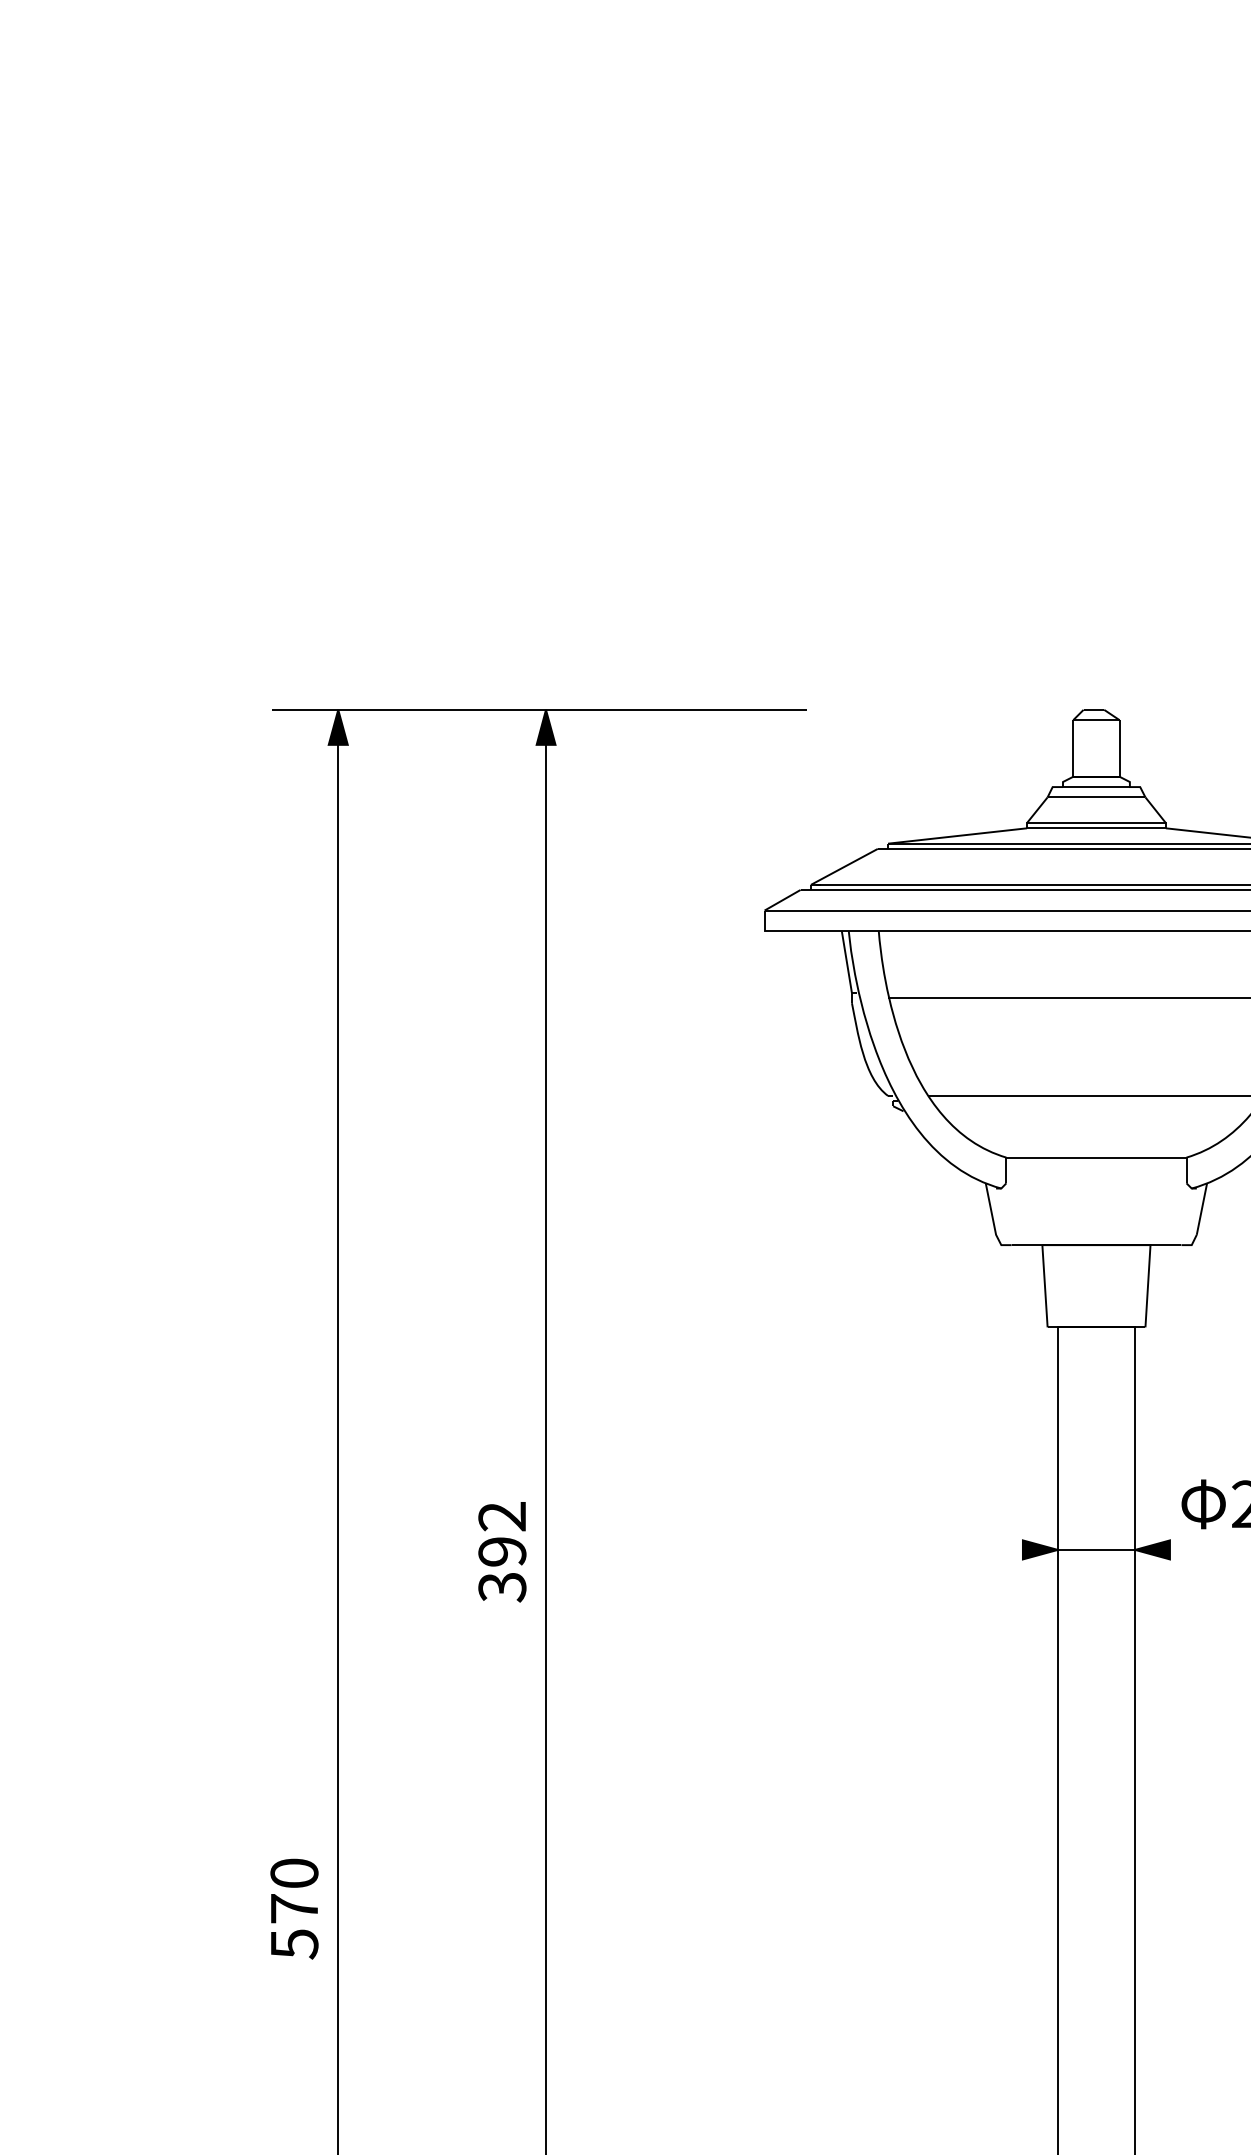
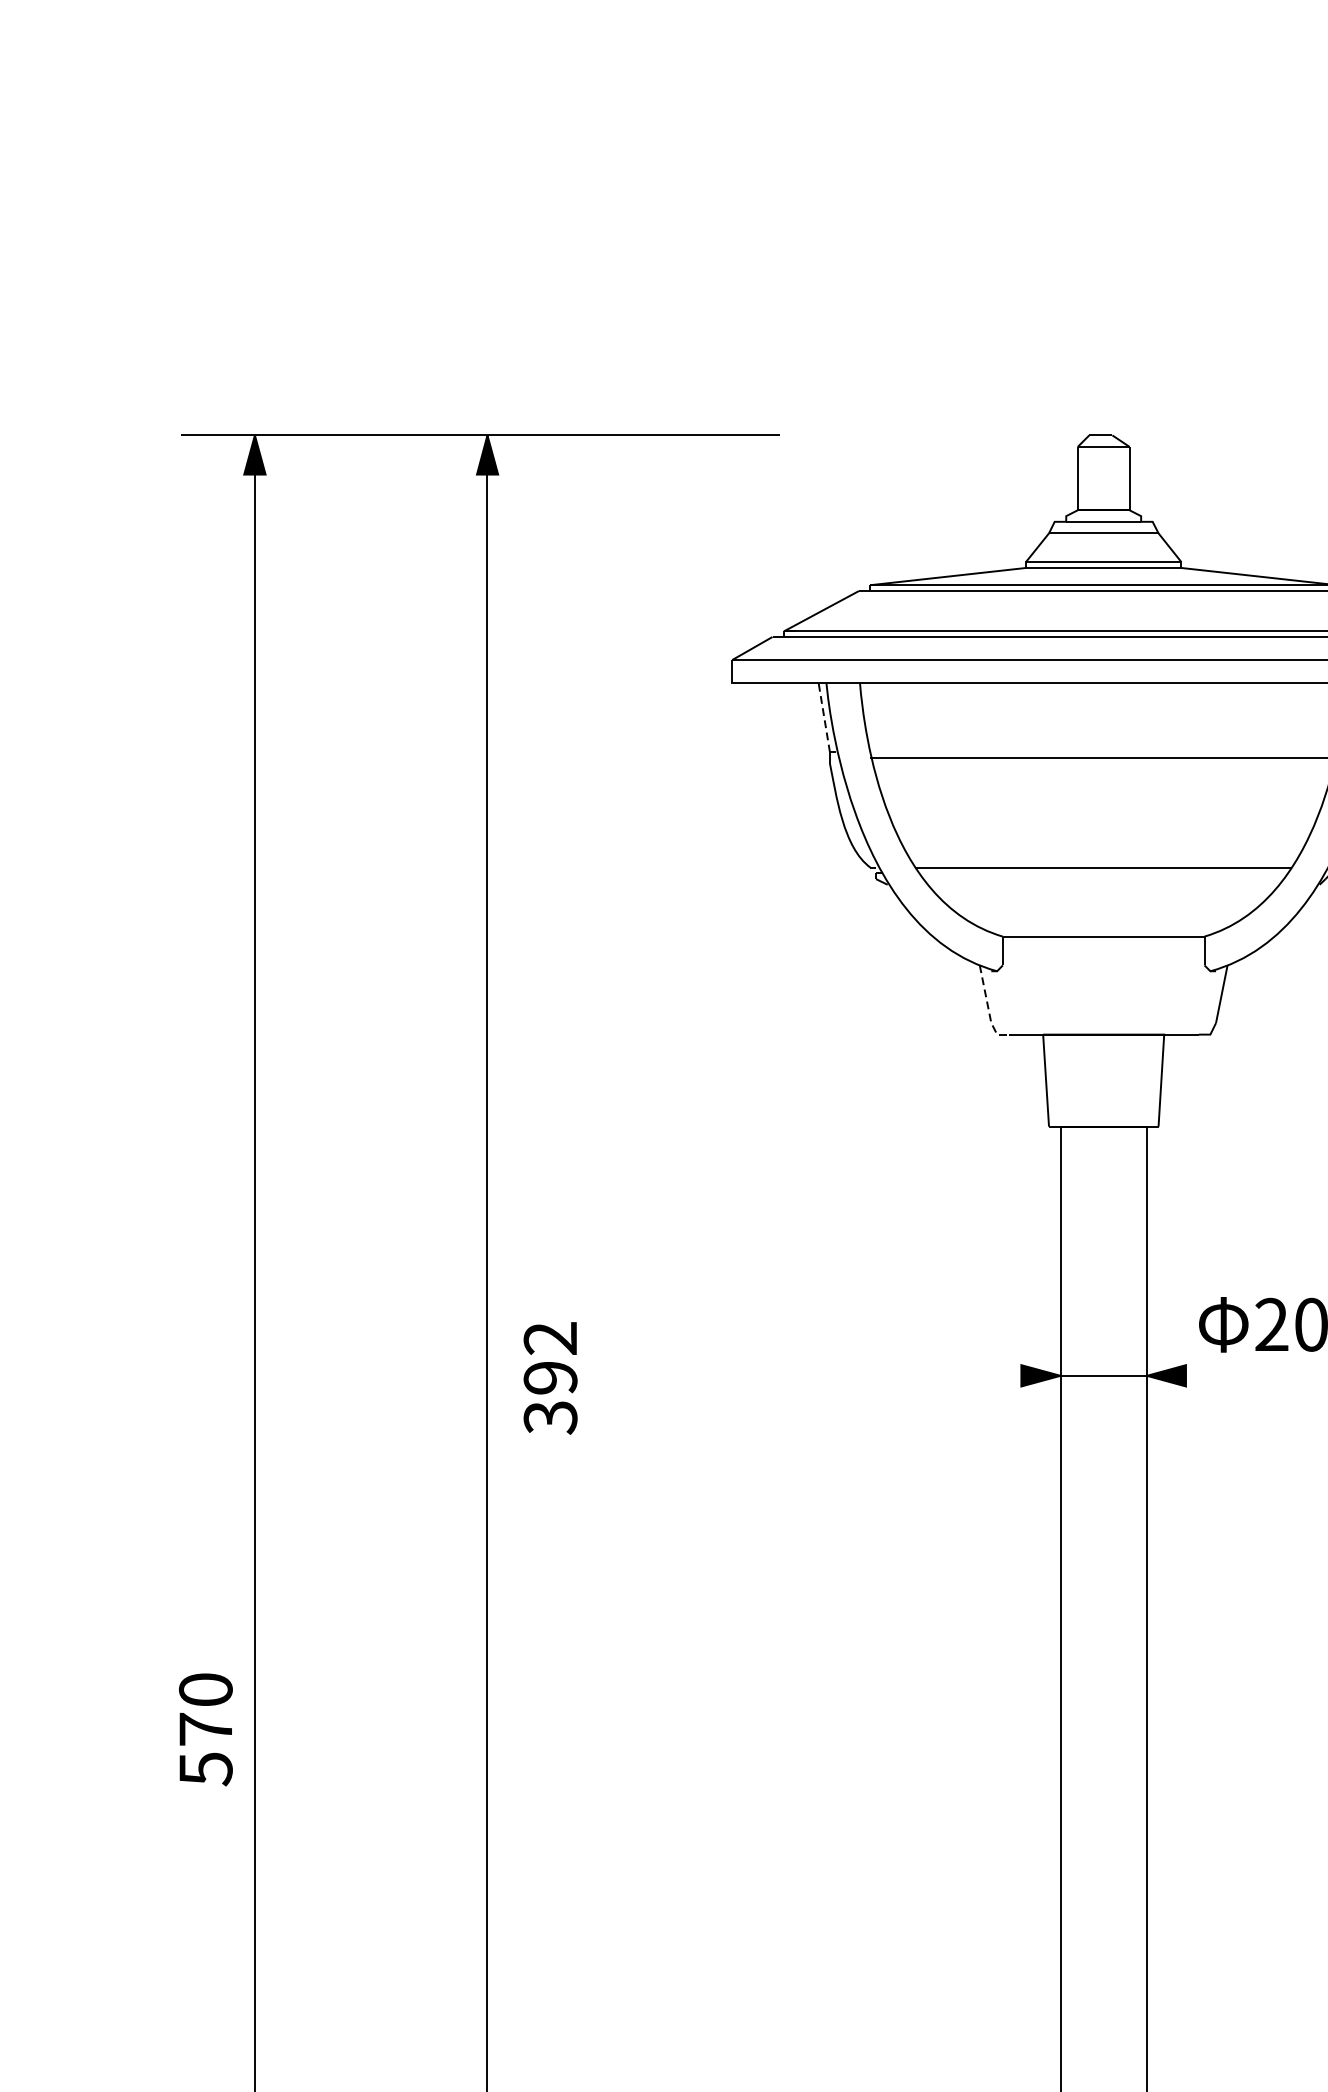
line: (846, 962) -> (823, 718), solid -> dashed
line: (993, 1221) -> (988, 1008), solid -> dashed
text: (502, 1552) -> (550, 1378), moved
text: (294, 1908) -> (205, 1729), moved

